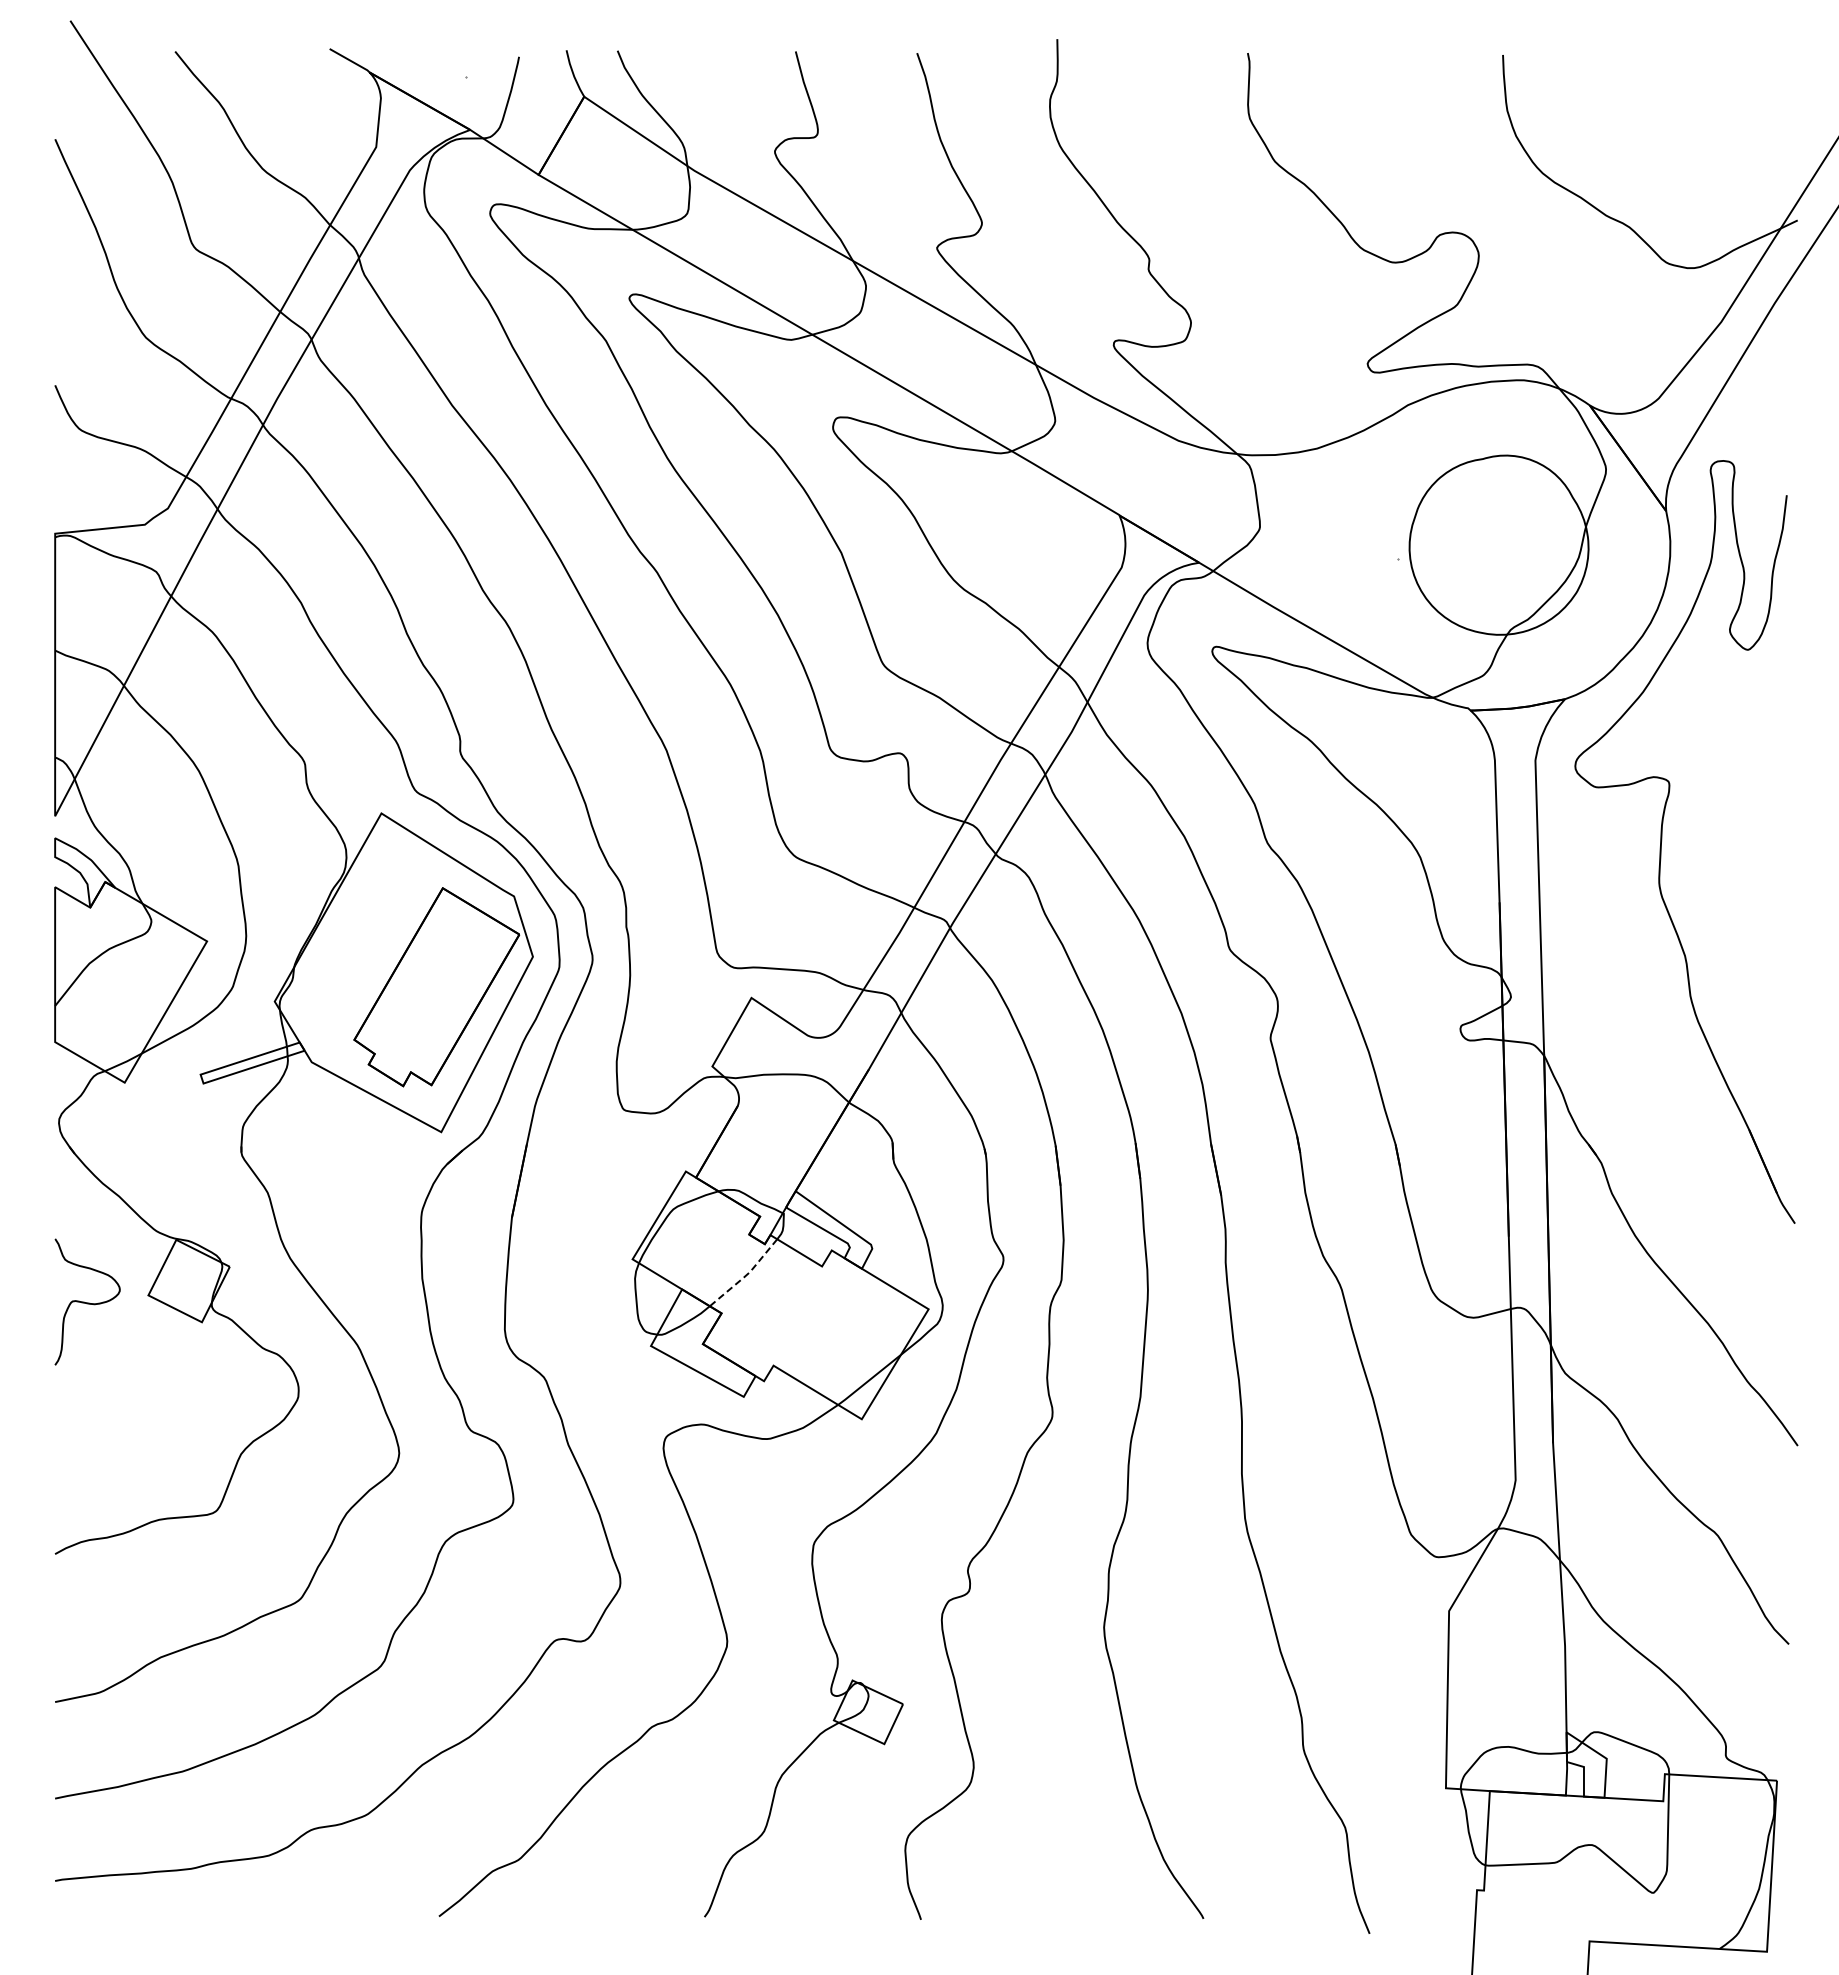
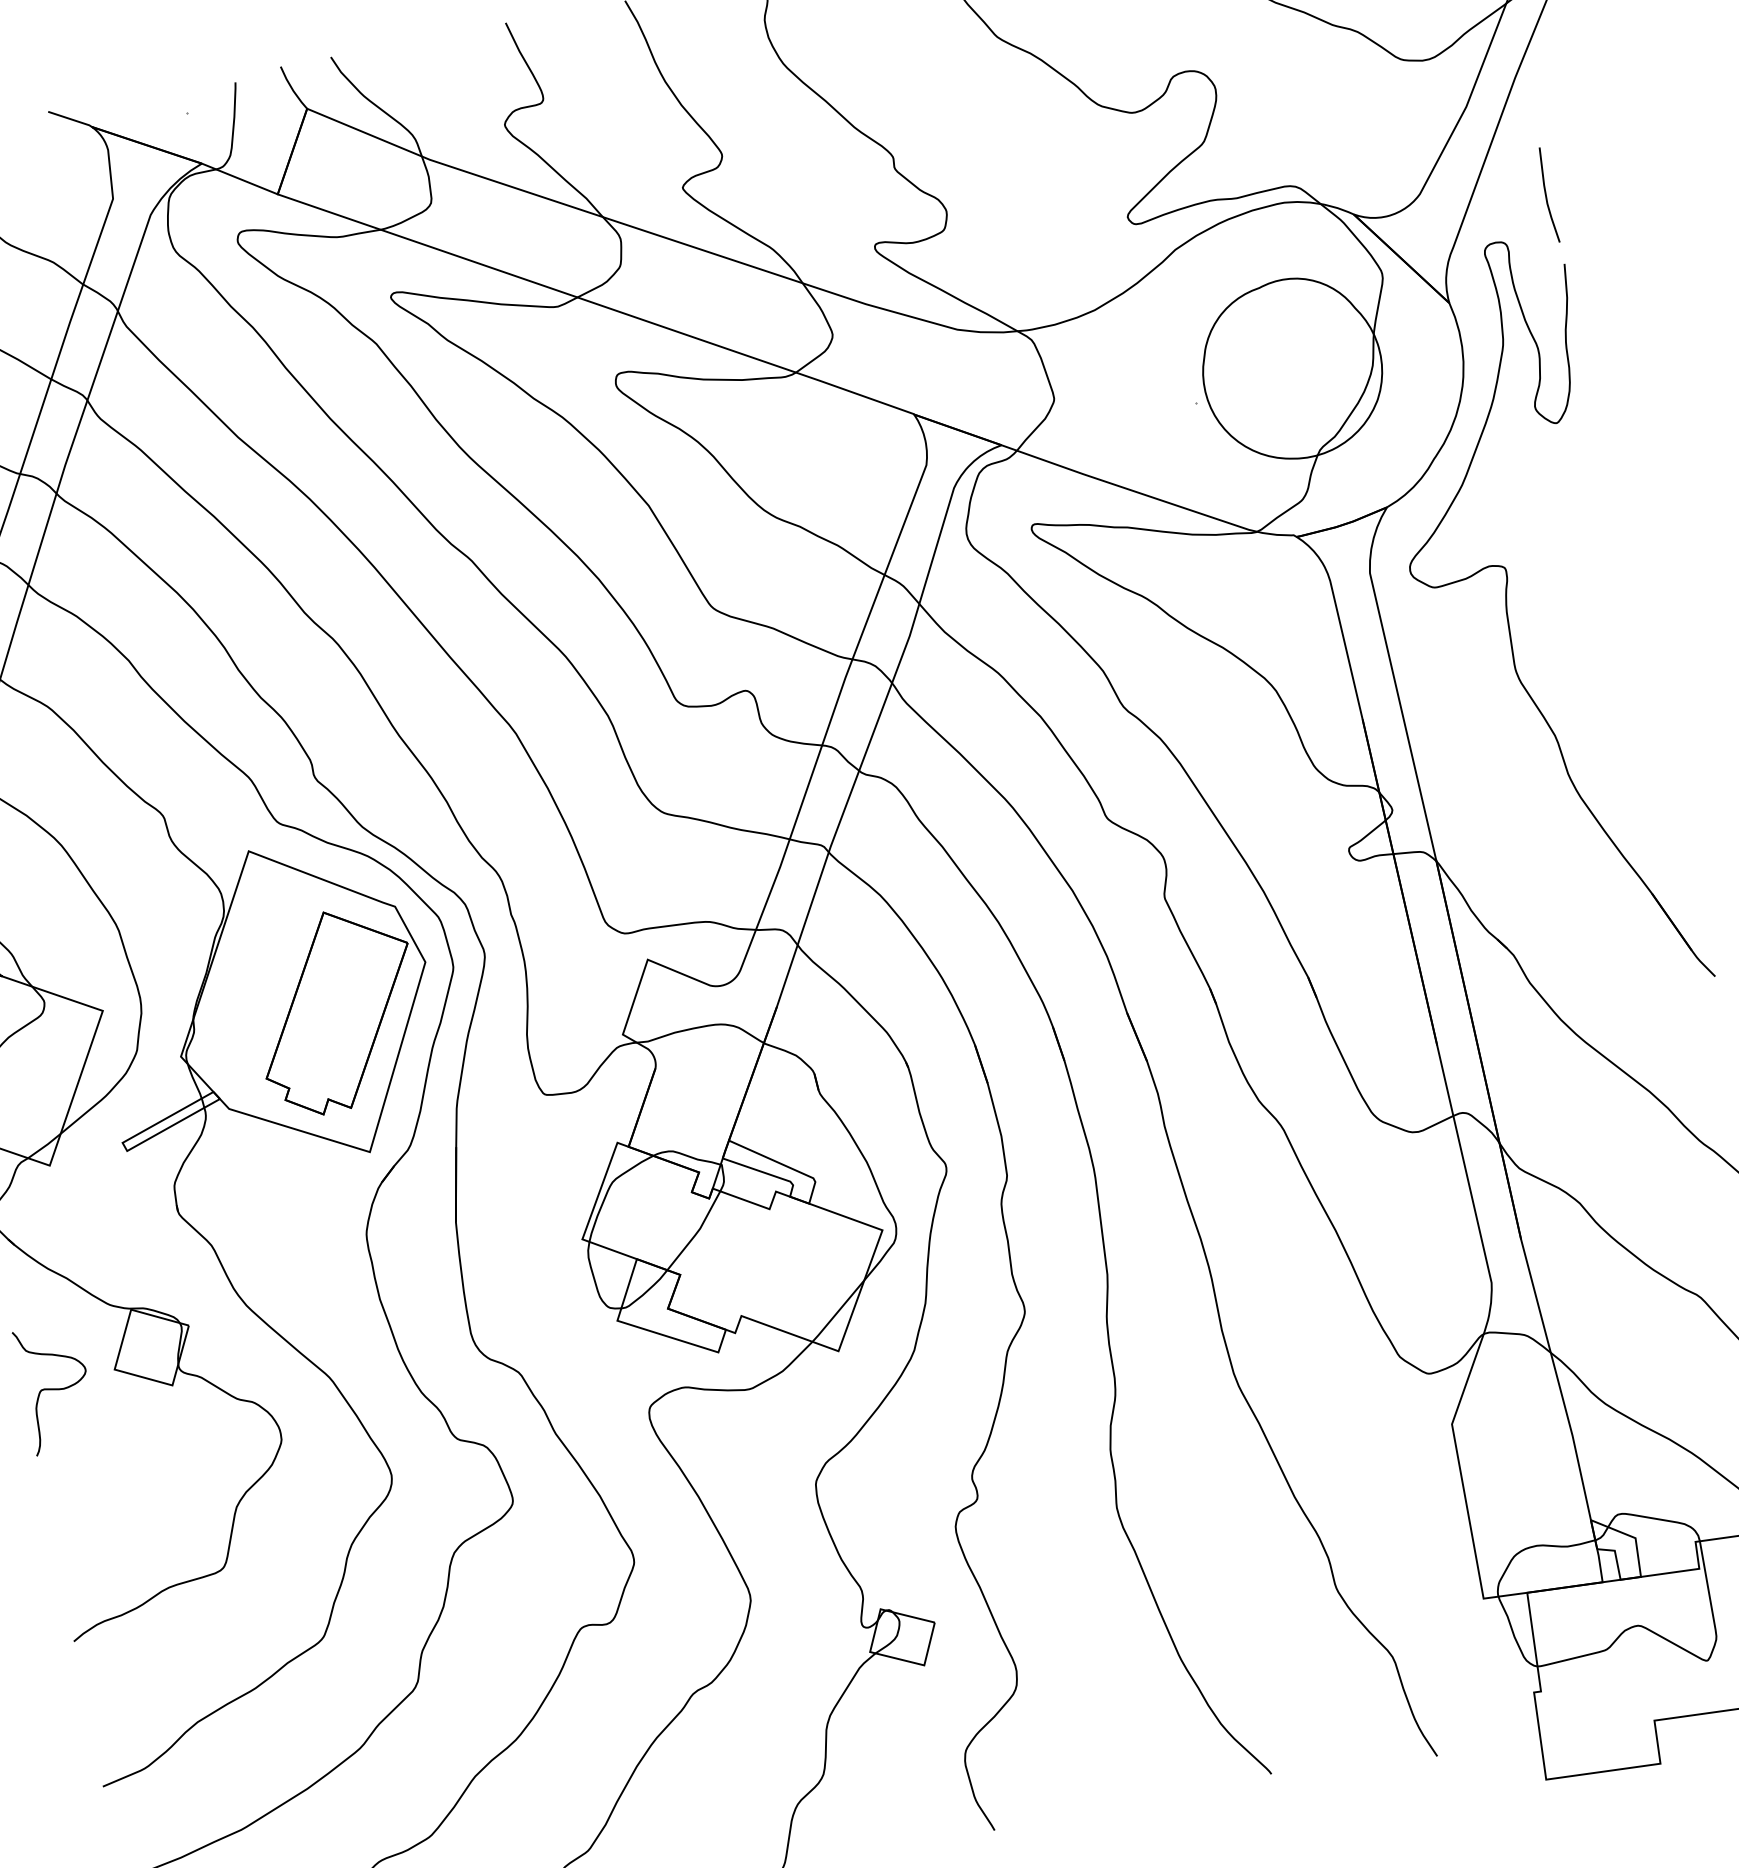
line: (1782, 424) -> (1546, 195), added
line: (745, 1275) -> (696, 1233), dashed -> solid

